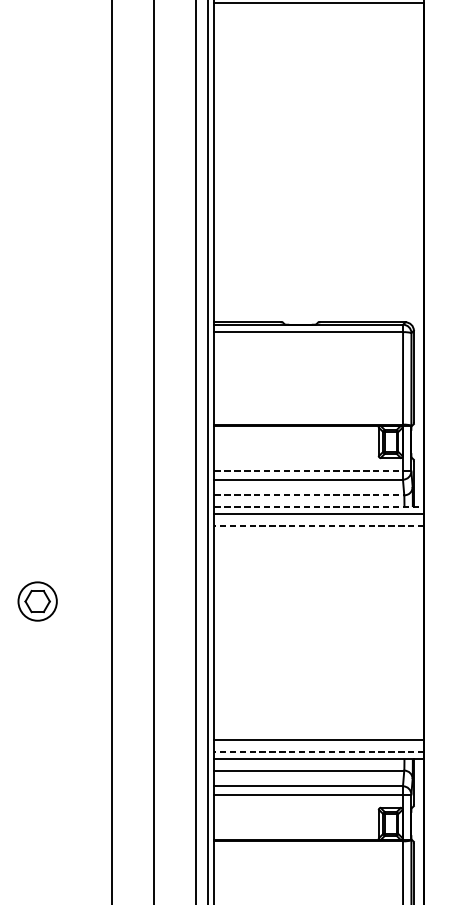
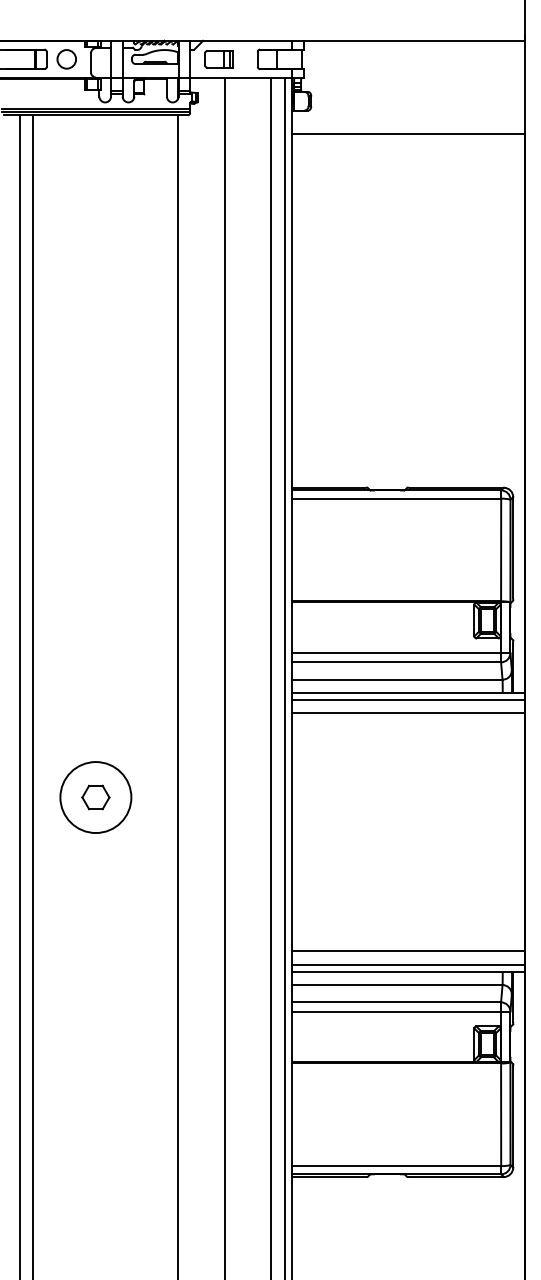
line: (308, 471) -> (396, 653), dashed -> solid
line: (309, 495) -> (397, 679), dashed -> solid
line: (319, 506) -> (408, 692), dashed -> solid
line: (318, 525) -> (407, 713), dashed -> solid
circle: (37, 601) -> (95, 797), size x1.67
line: (318, 752) -> (407, 964), dashed -> solid

